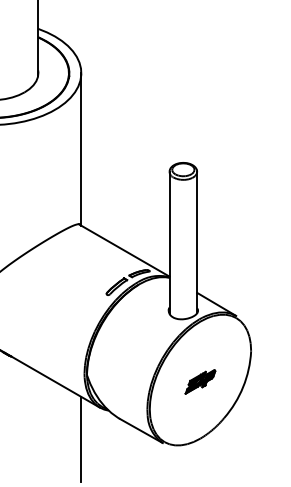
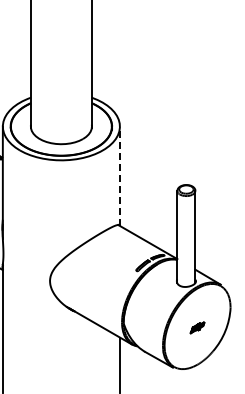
line: (80, 149) -> (119, 176), solid -> dashed
part: (200, 381) -> (197, 327), size x0.7

